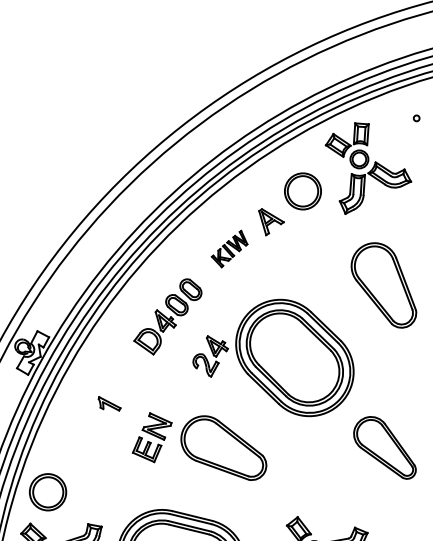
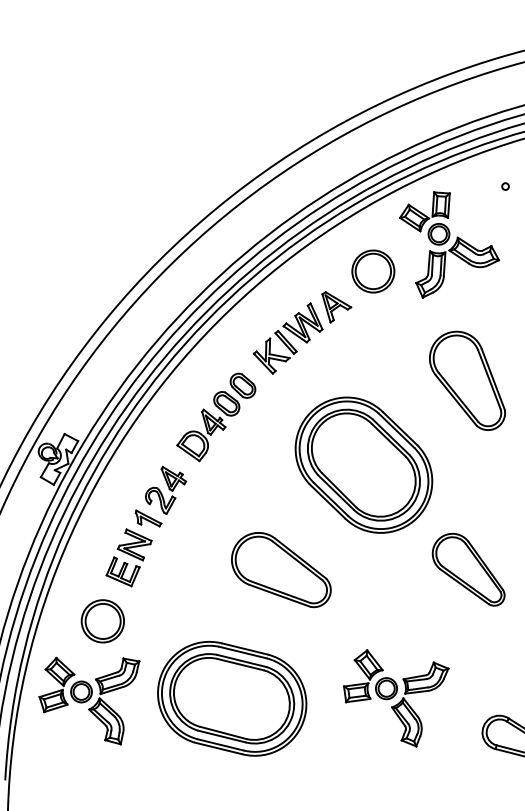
part: (229, 249) -> (287, 338), size x1.67
part: (211, 355) -> (166, 489), moved
part: (151, 437) -> (128, 557), moved
part: (47, 492) -> (102, 621), moved

